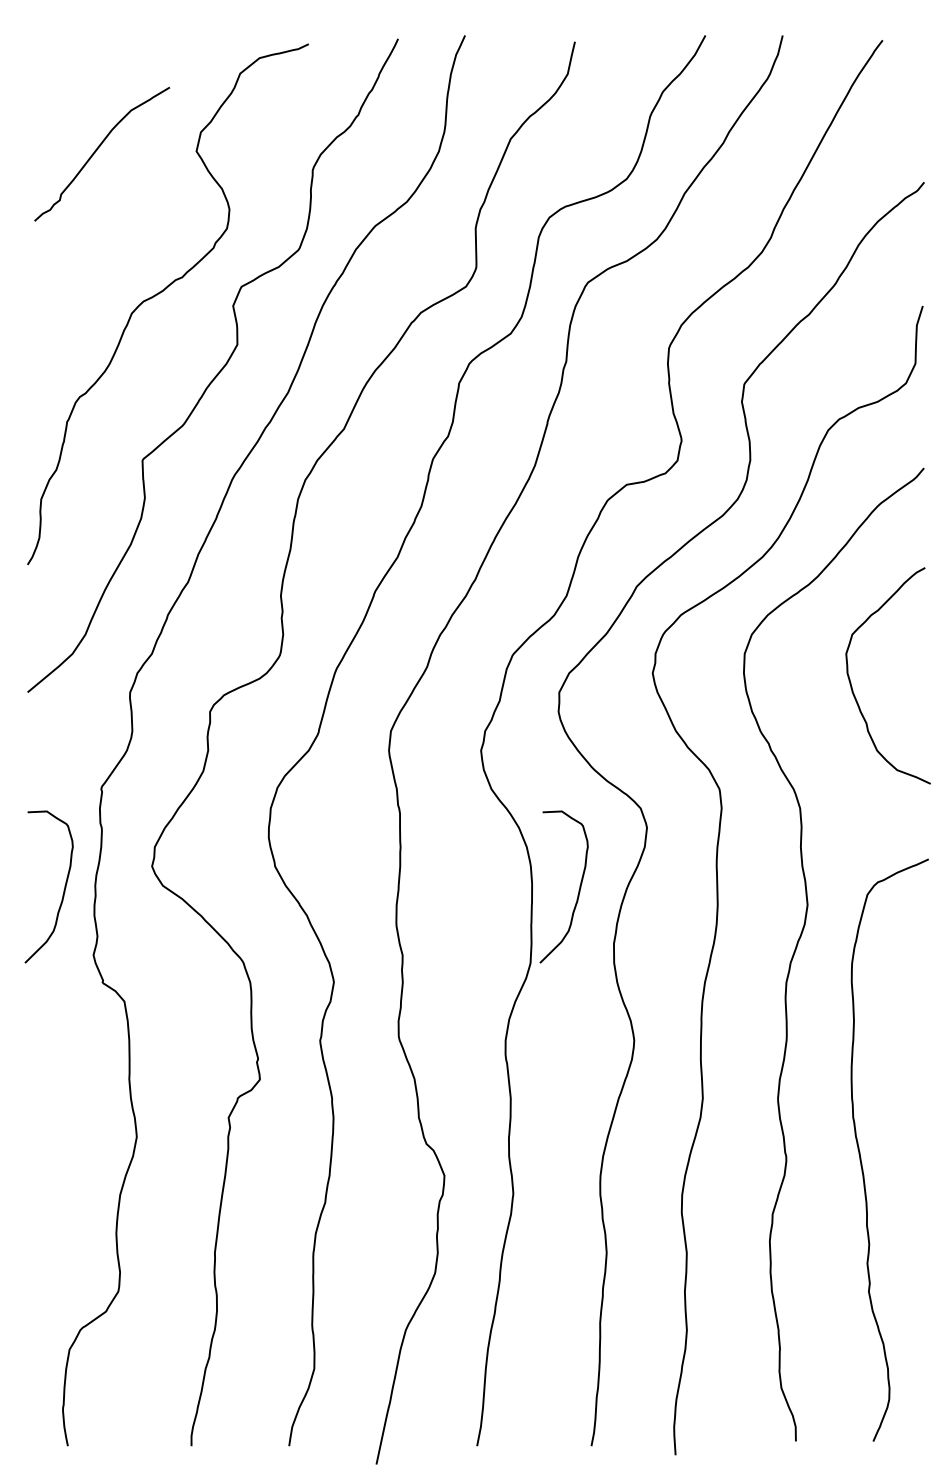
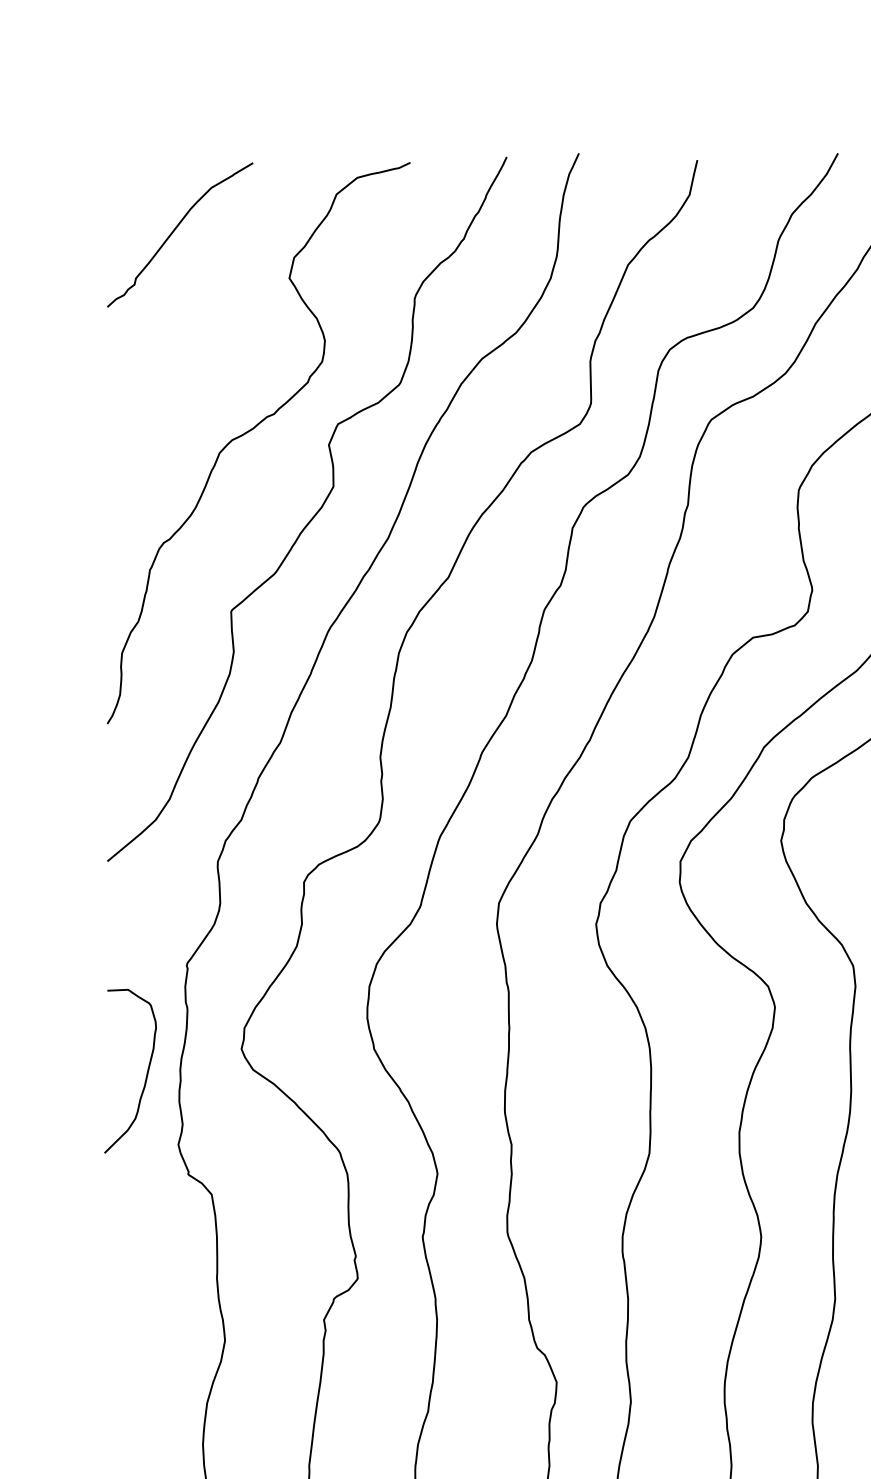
curve: (98, 149) -> (176, 229), moved
curve: (578, 890) -> (701, 1074), removed

